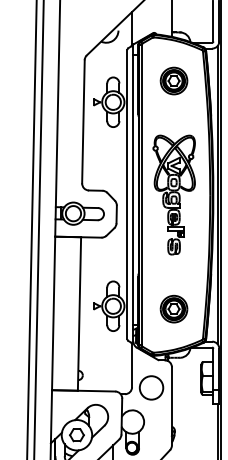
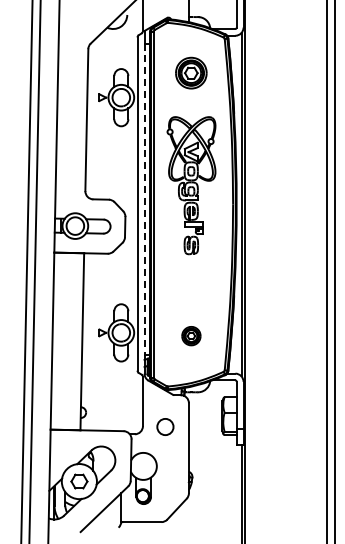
line: (133, 190) -> (144, 199), solid -> dashed
part: (174, 194) -> (191, 185), moved
part: (174, 308) -> (191, 335), size x0.6
circle: (151, 387) -> (165, 426), size x0.6

